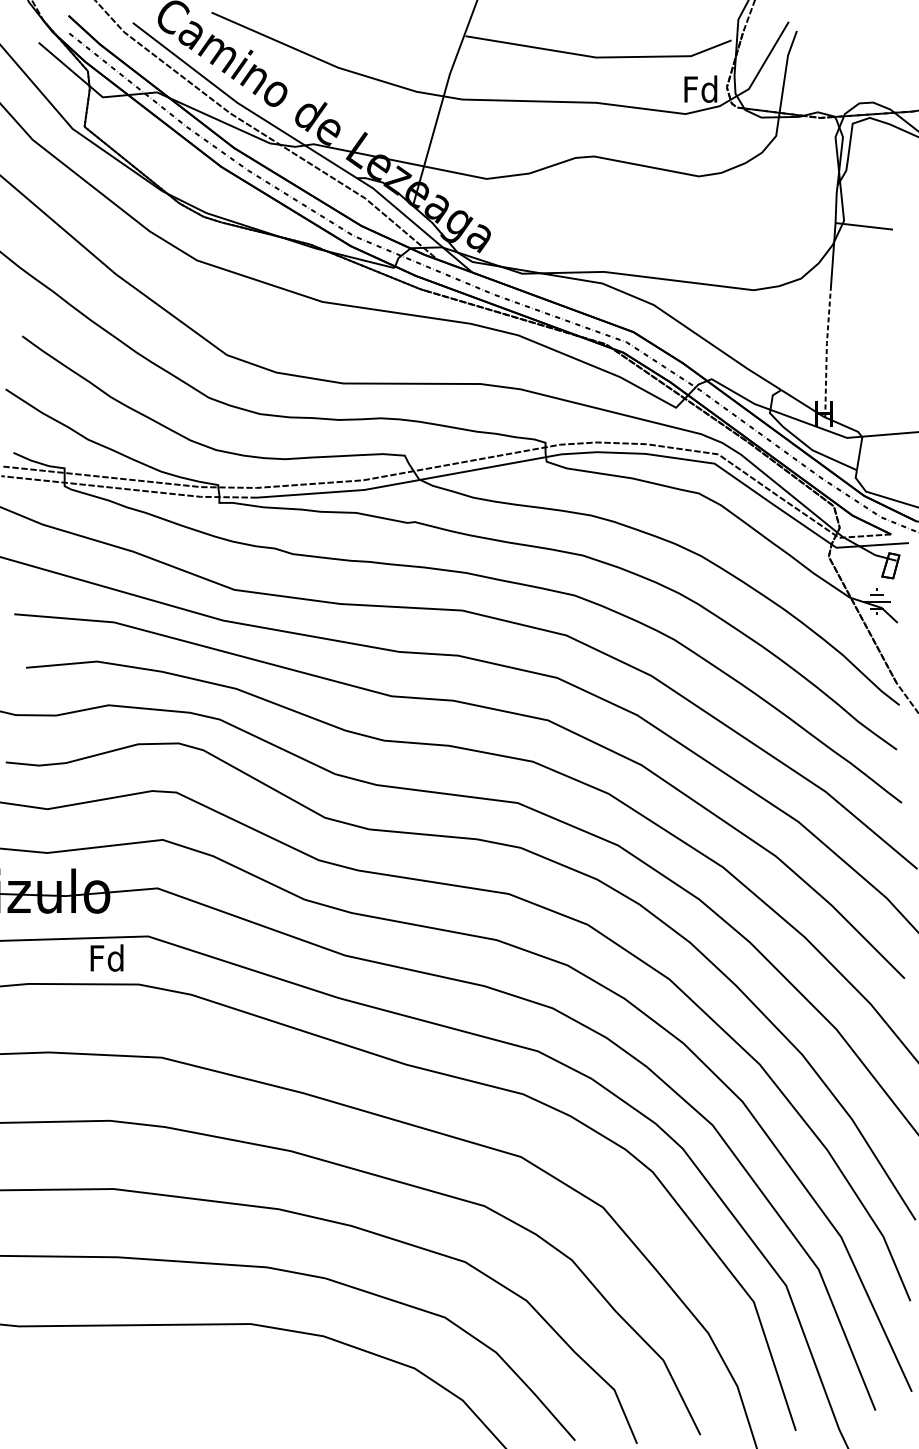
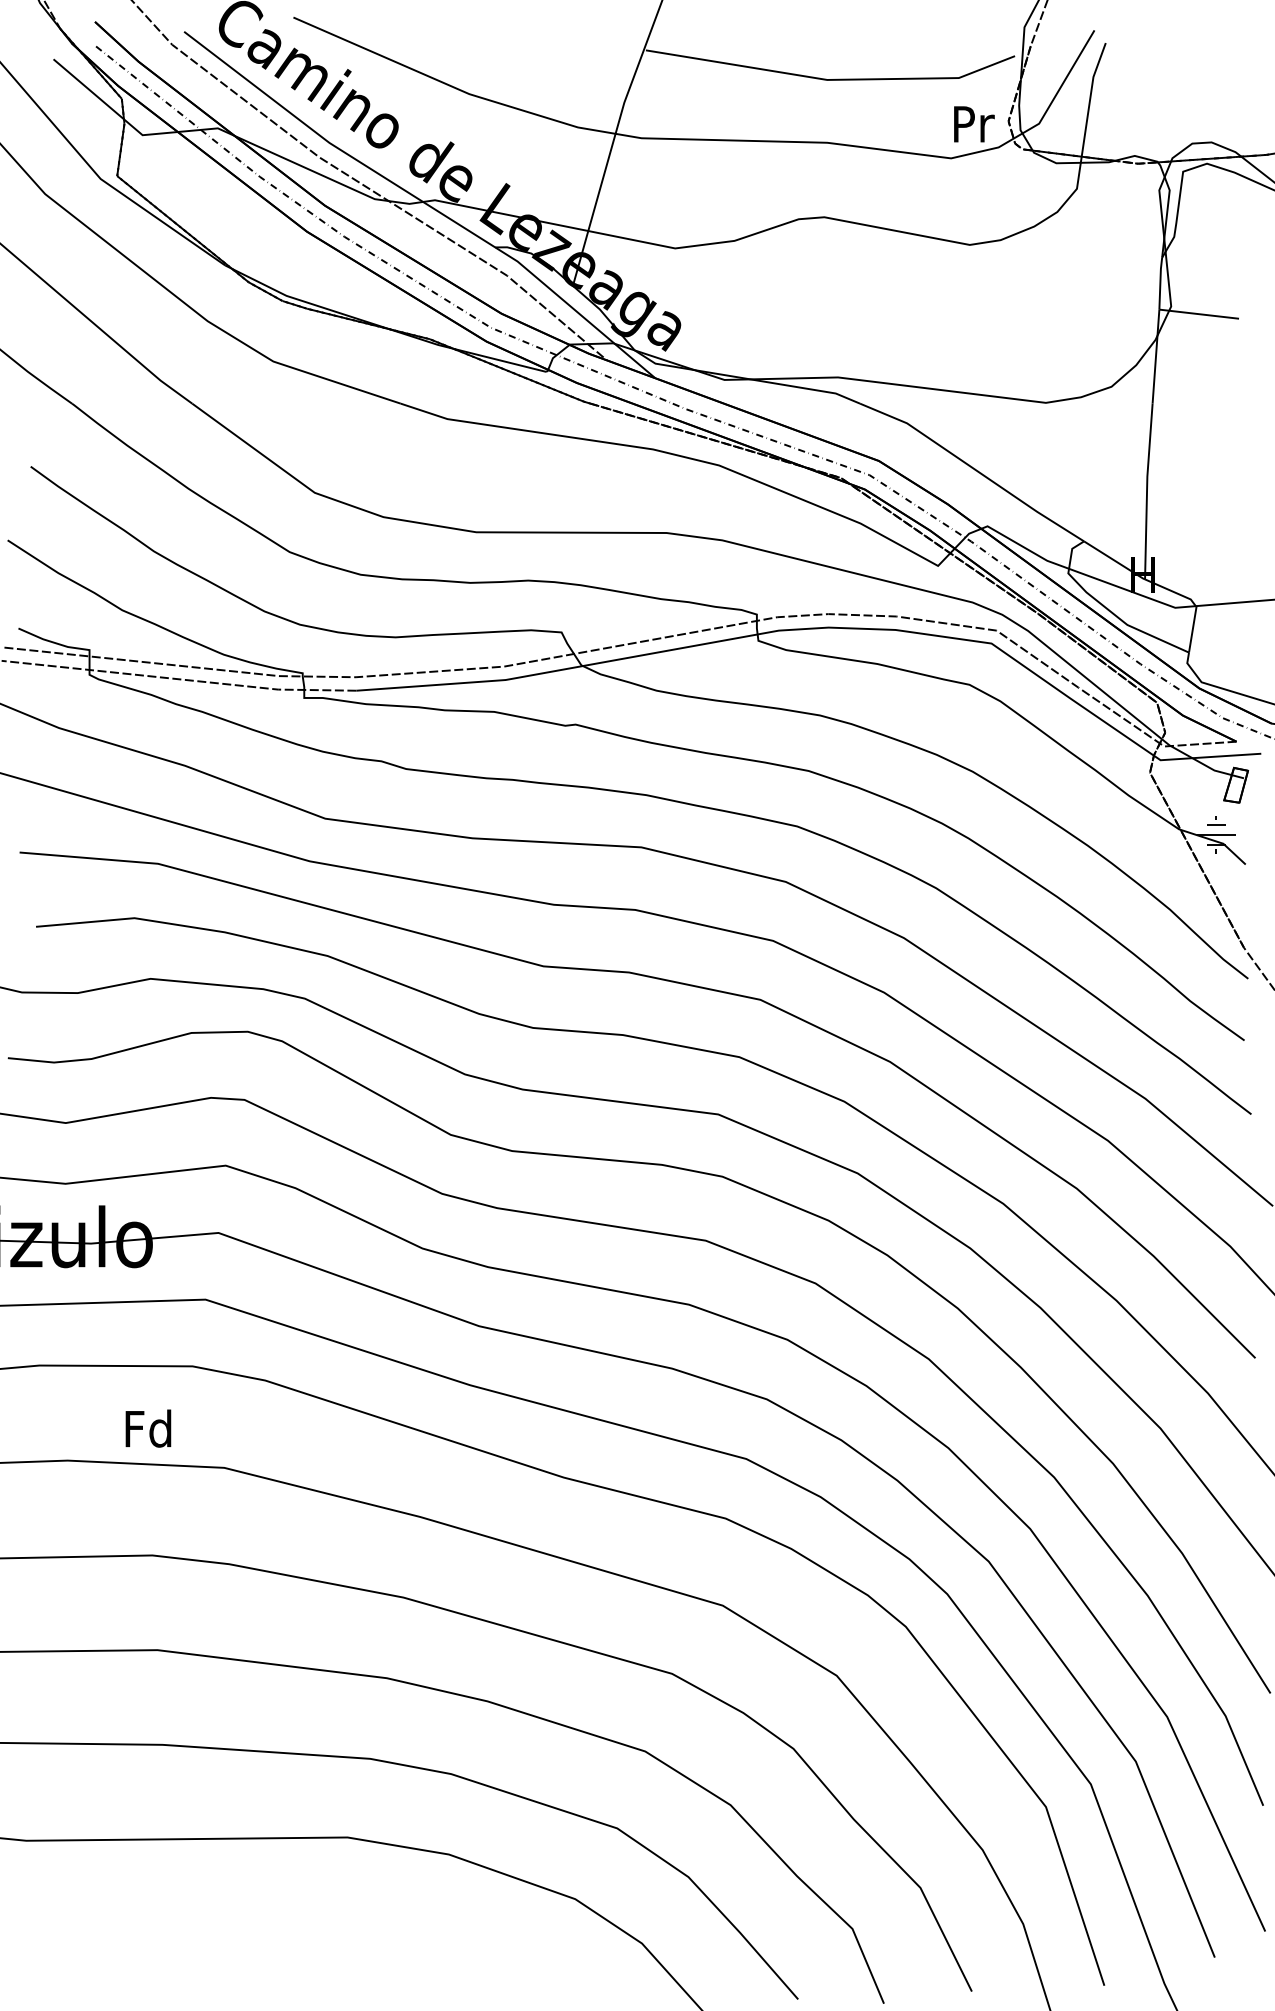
text: (700, 88) -> (972, 123), Fd -> Pr
line: (827, 353) -> (1147, 490), dashed -> solid
text: (107, 957) -> (148, 1428), moved

